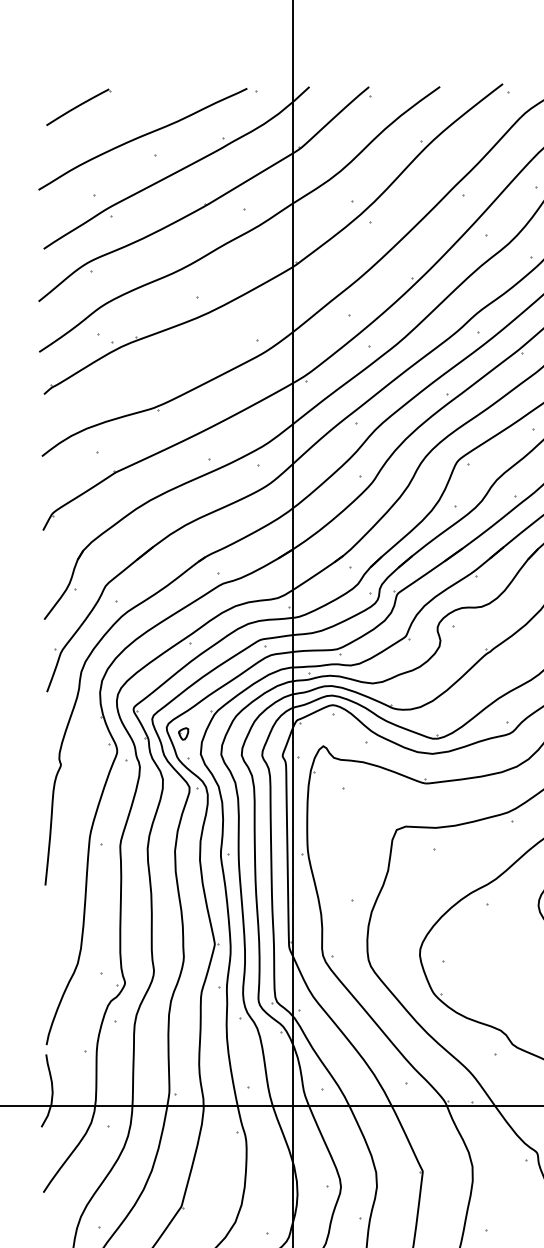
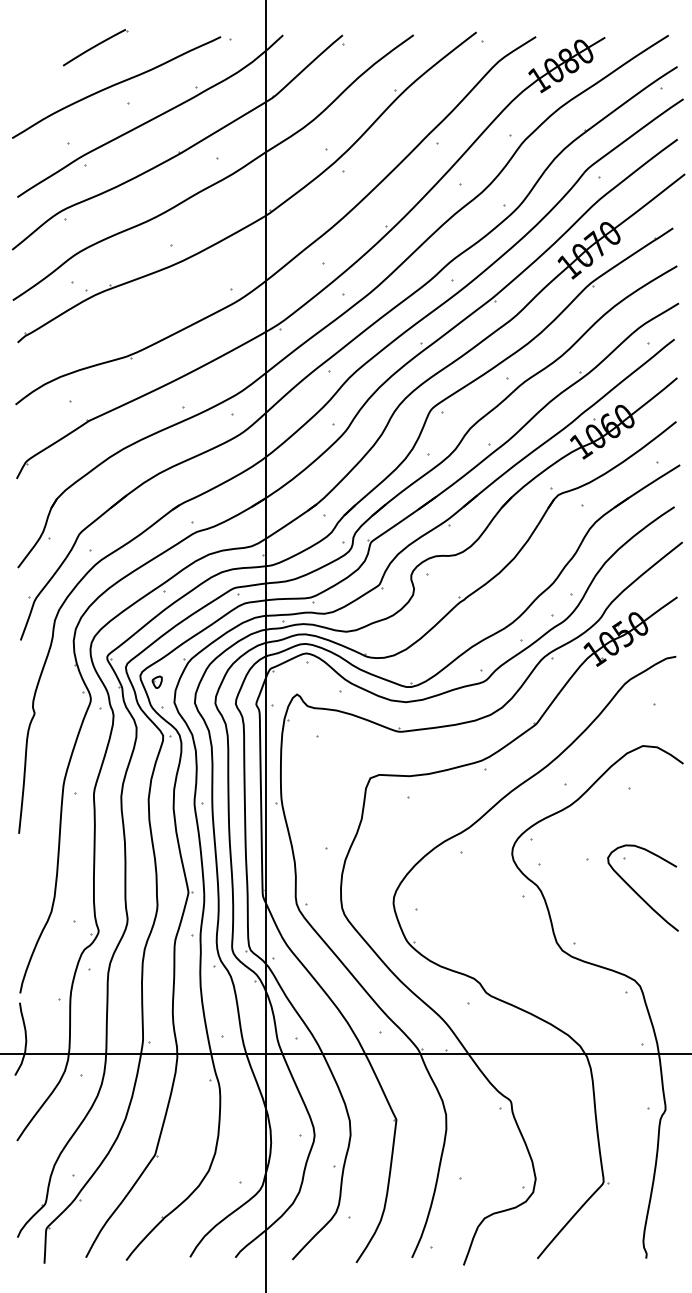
part: (78, 107) -> (95, 47), moved

